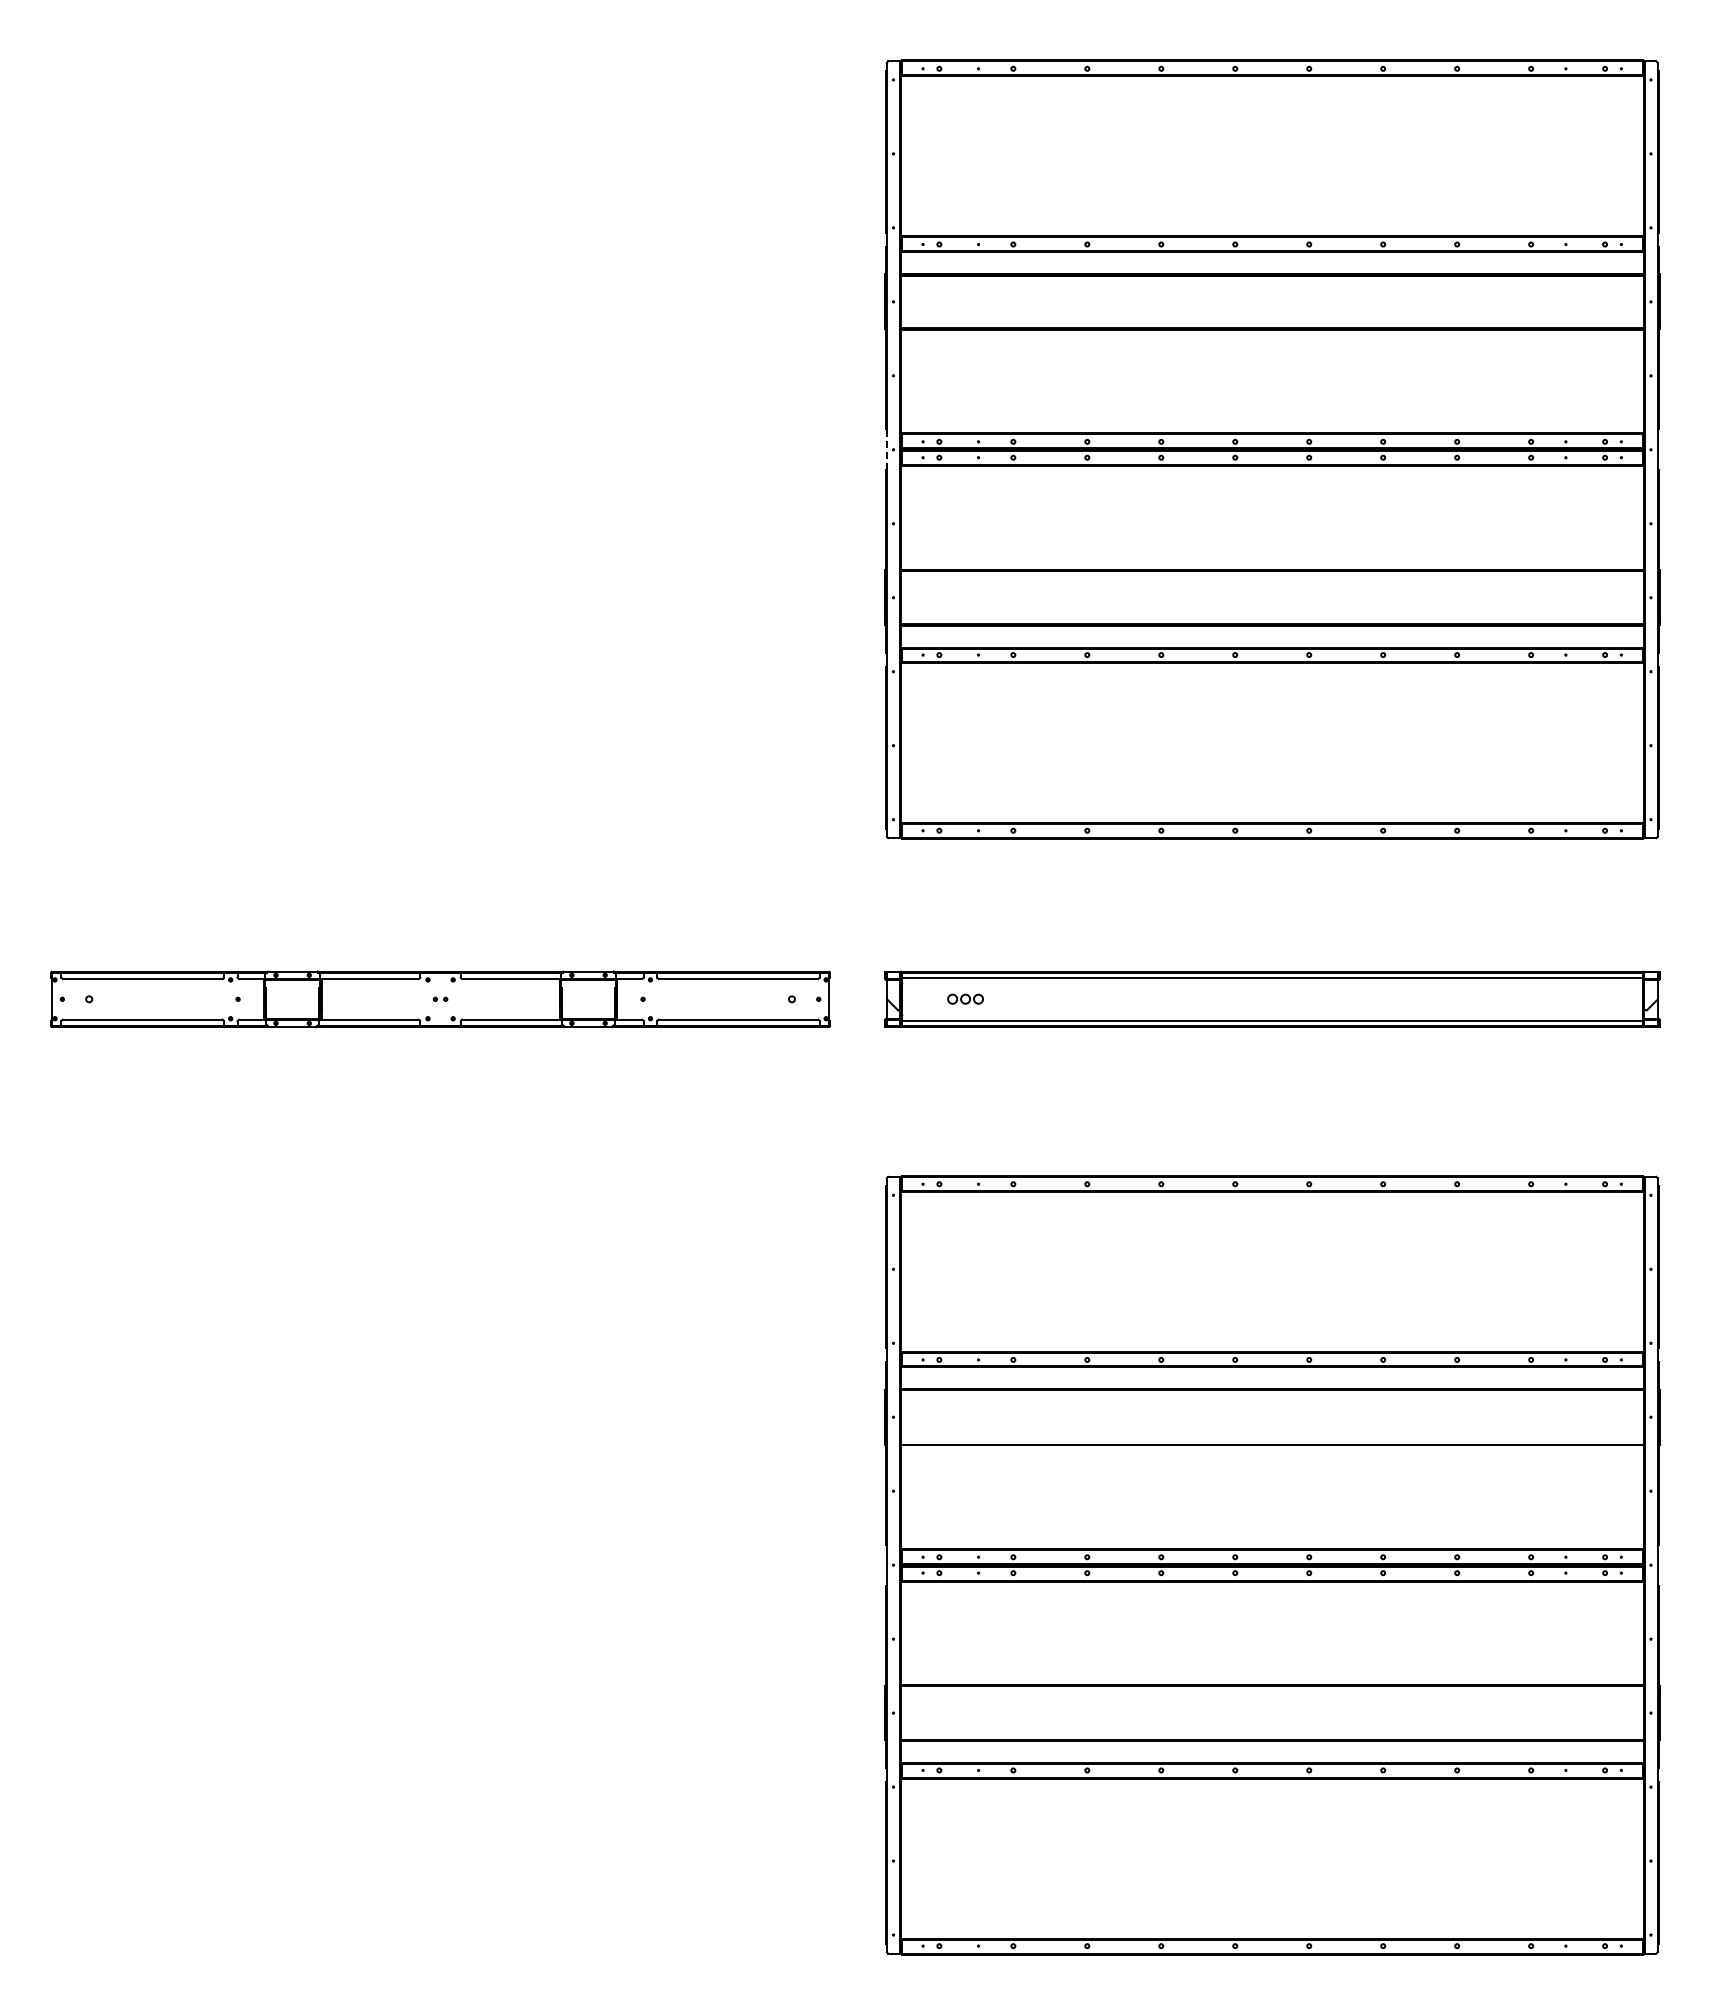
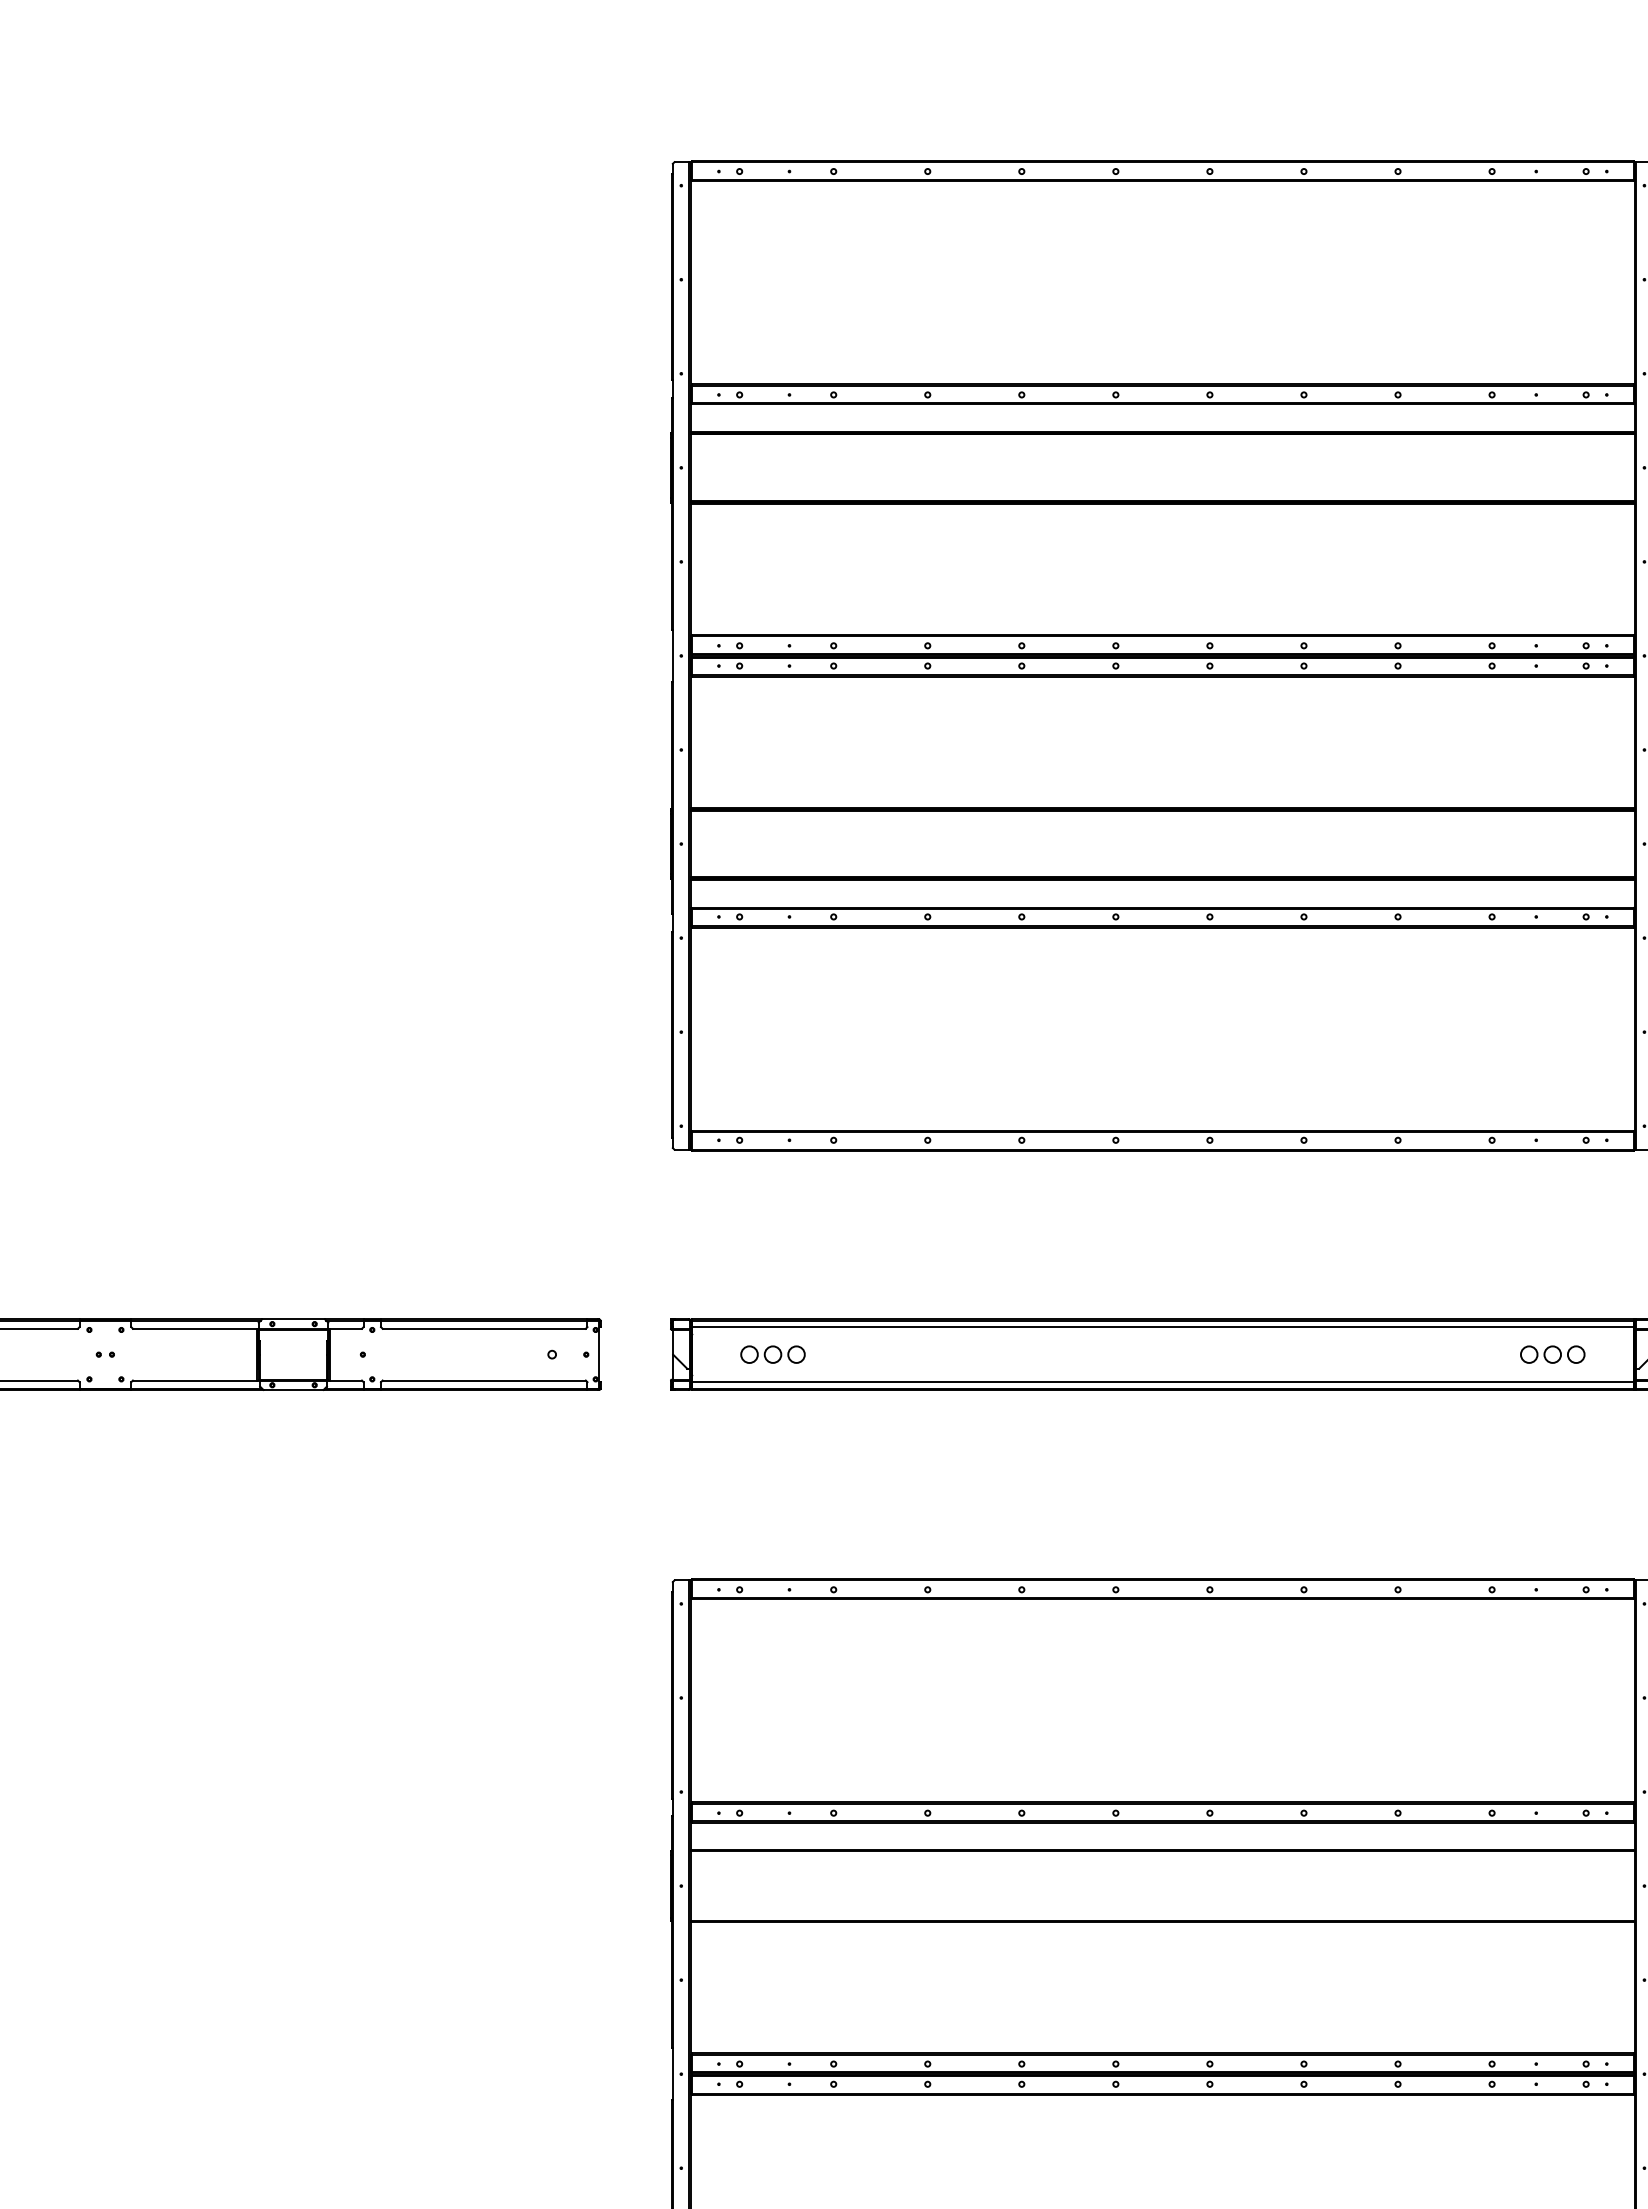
line: (886, 449) -> (672, 655), dashed -> solid
part: (965, 998) -> (772, 1353), size x1.43
part: (1578, 998) -> (1552, 1353), added

